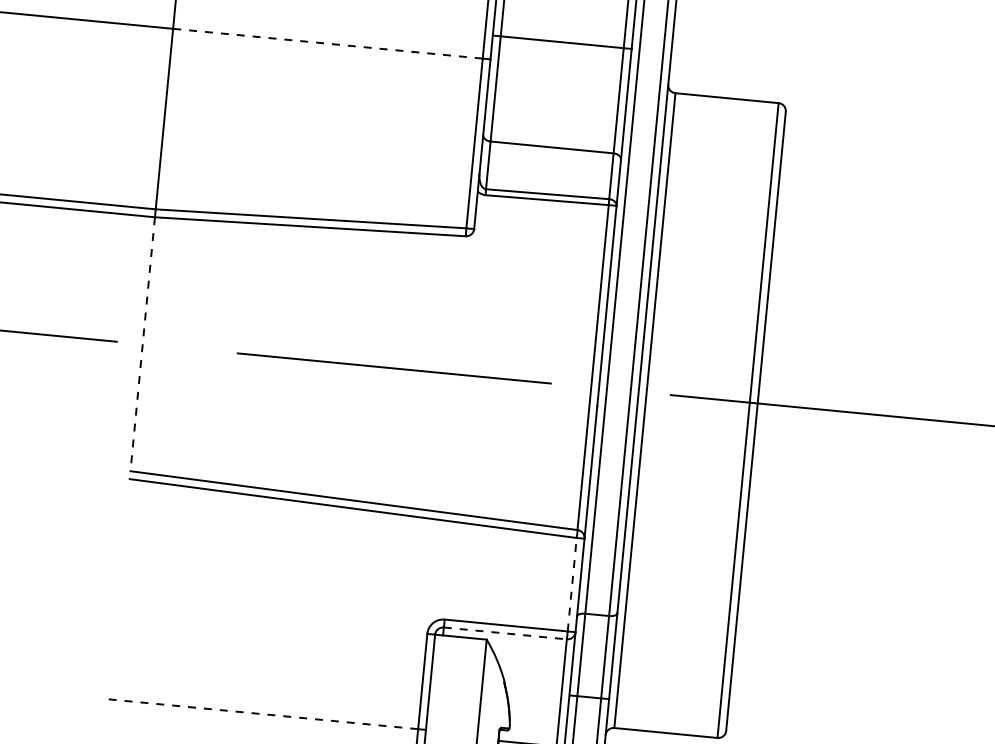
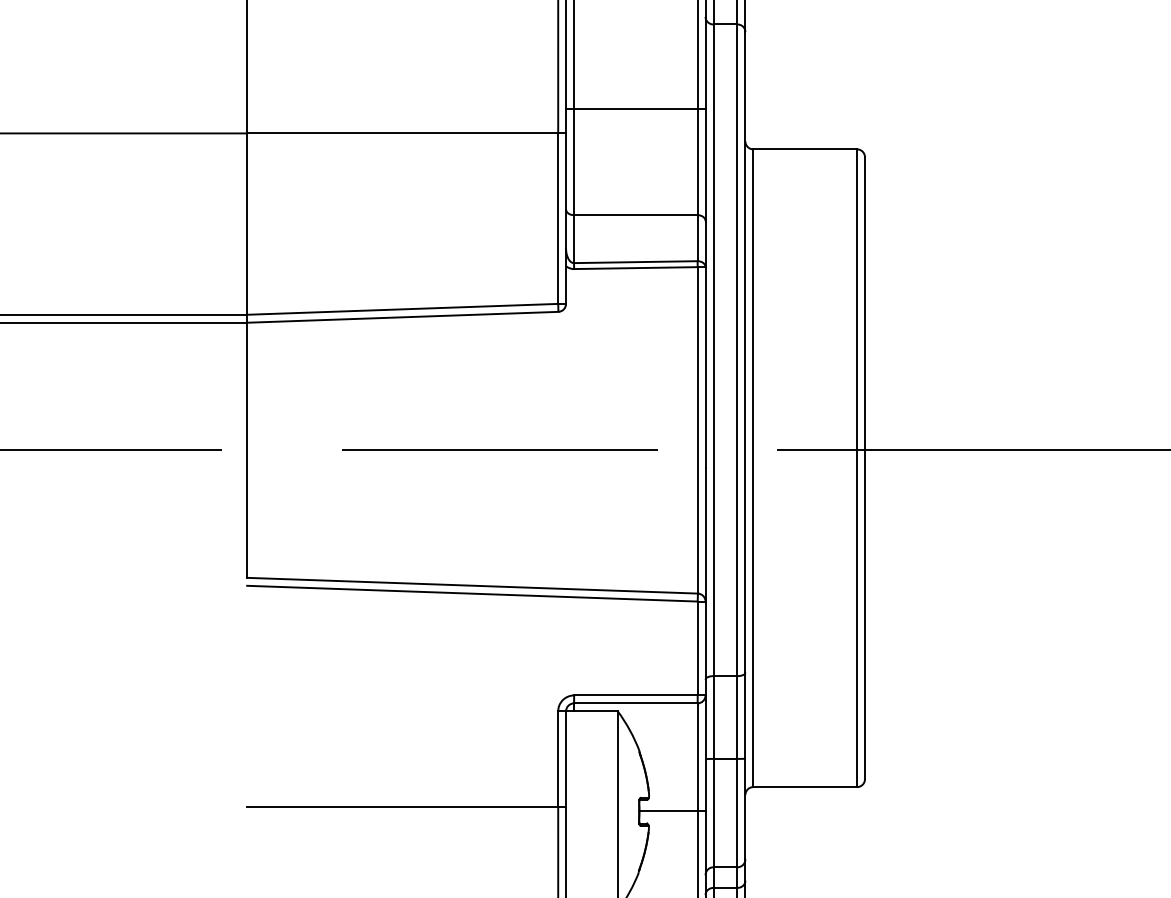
line: (327, 43) -> (402, 133), dashed -> solid
line: (143, 344) -> (247, 450), dashed -> solid
line: (572, 584) -> (697, 648), dashed -> solid
line: (505, 633) -> (635, 703), dashed -> solid
line: (263, 714) -> (402, 807), dashed -> solid

